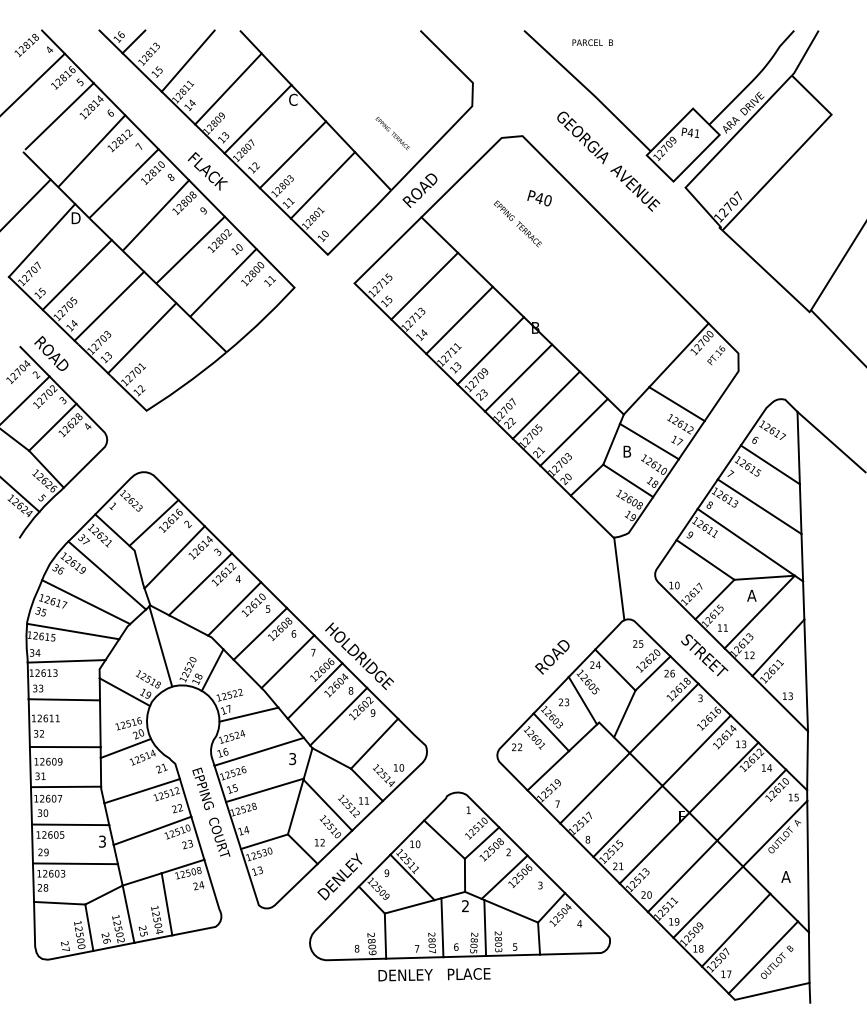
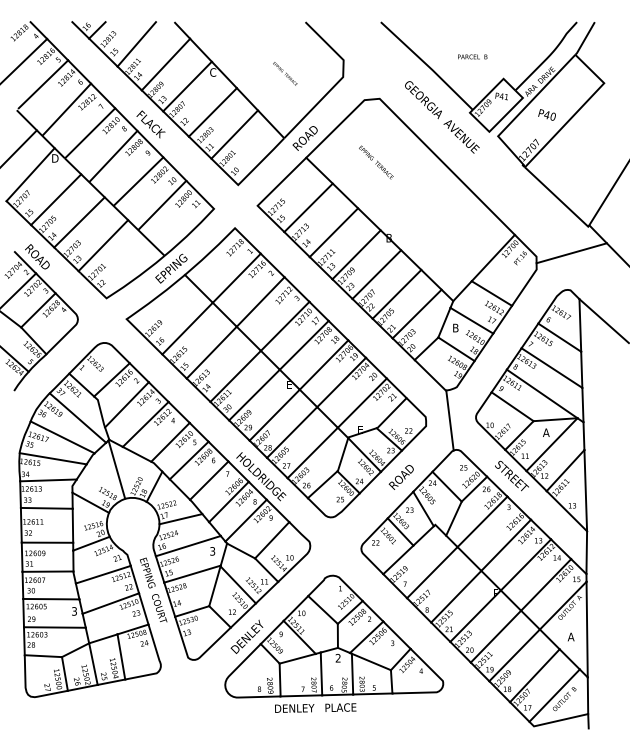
text: (592, 42) -> (472, 56), moved
text: (392, 132) -> (285, 73), moved
text: (538, 197) -> (546, 114), moved
line: (786, 349) -> (571, 253), added
part: (379, 512) -> (275, 372), added

